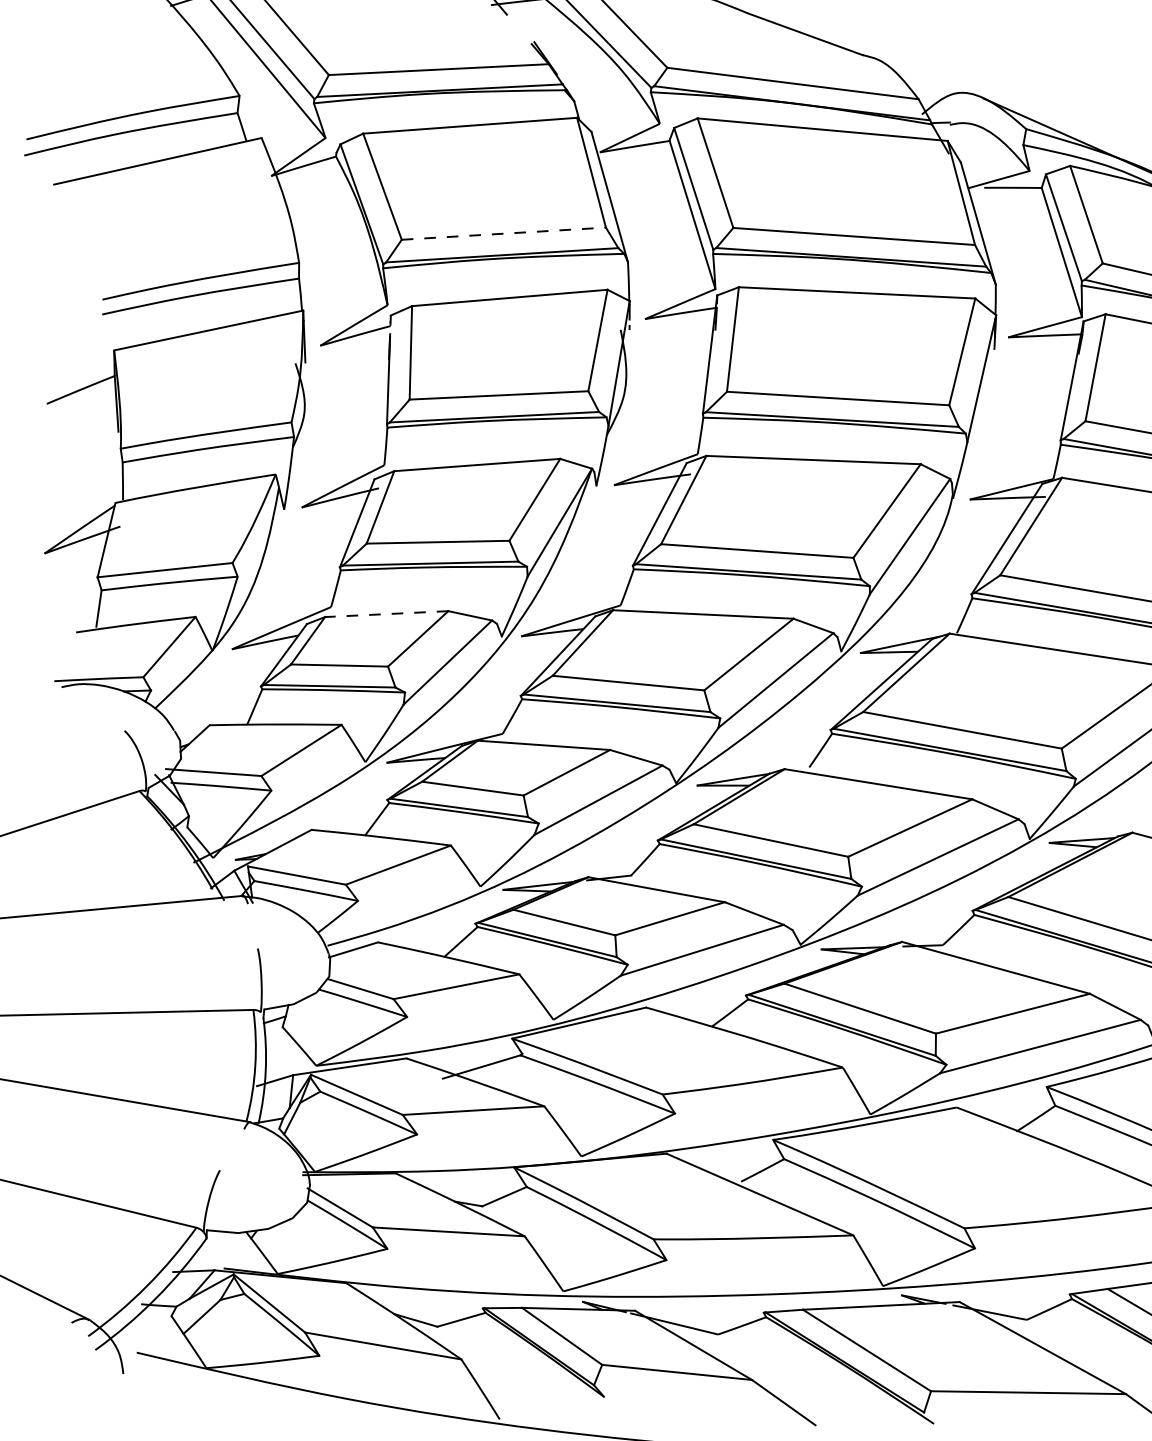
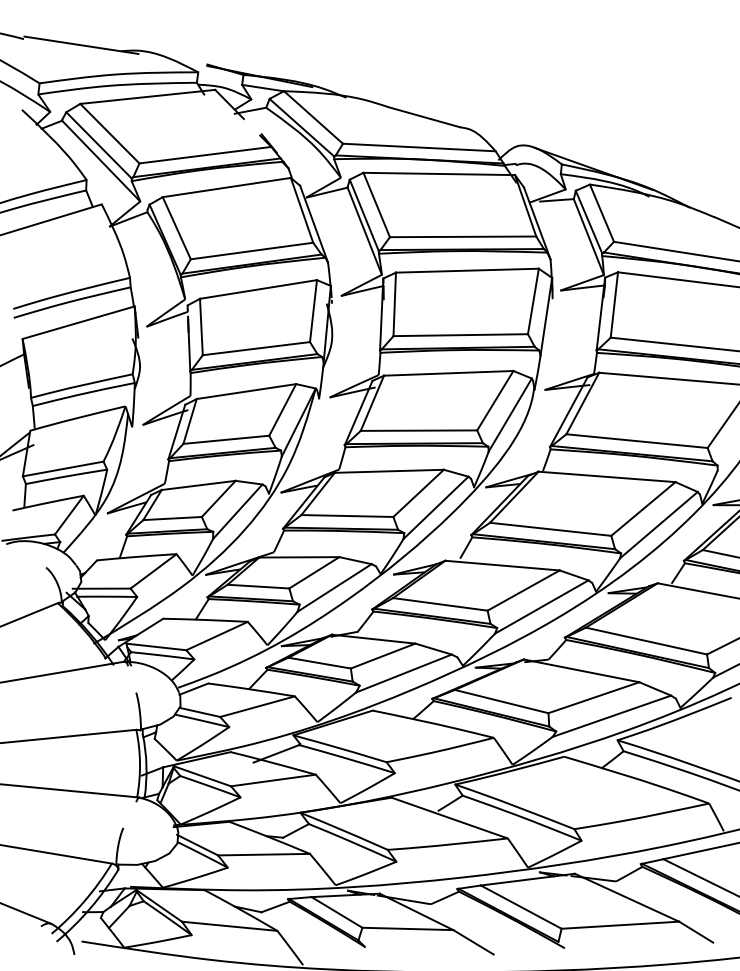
line: (502, 234) -> (251, 251), dashed -> solid
line: (386, 614) -> (198, 485), dashed -> solid

